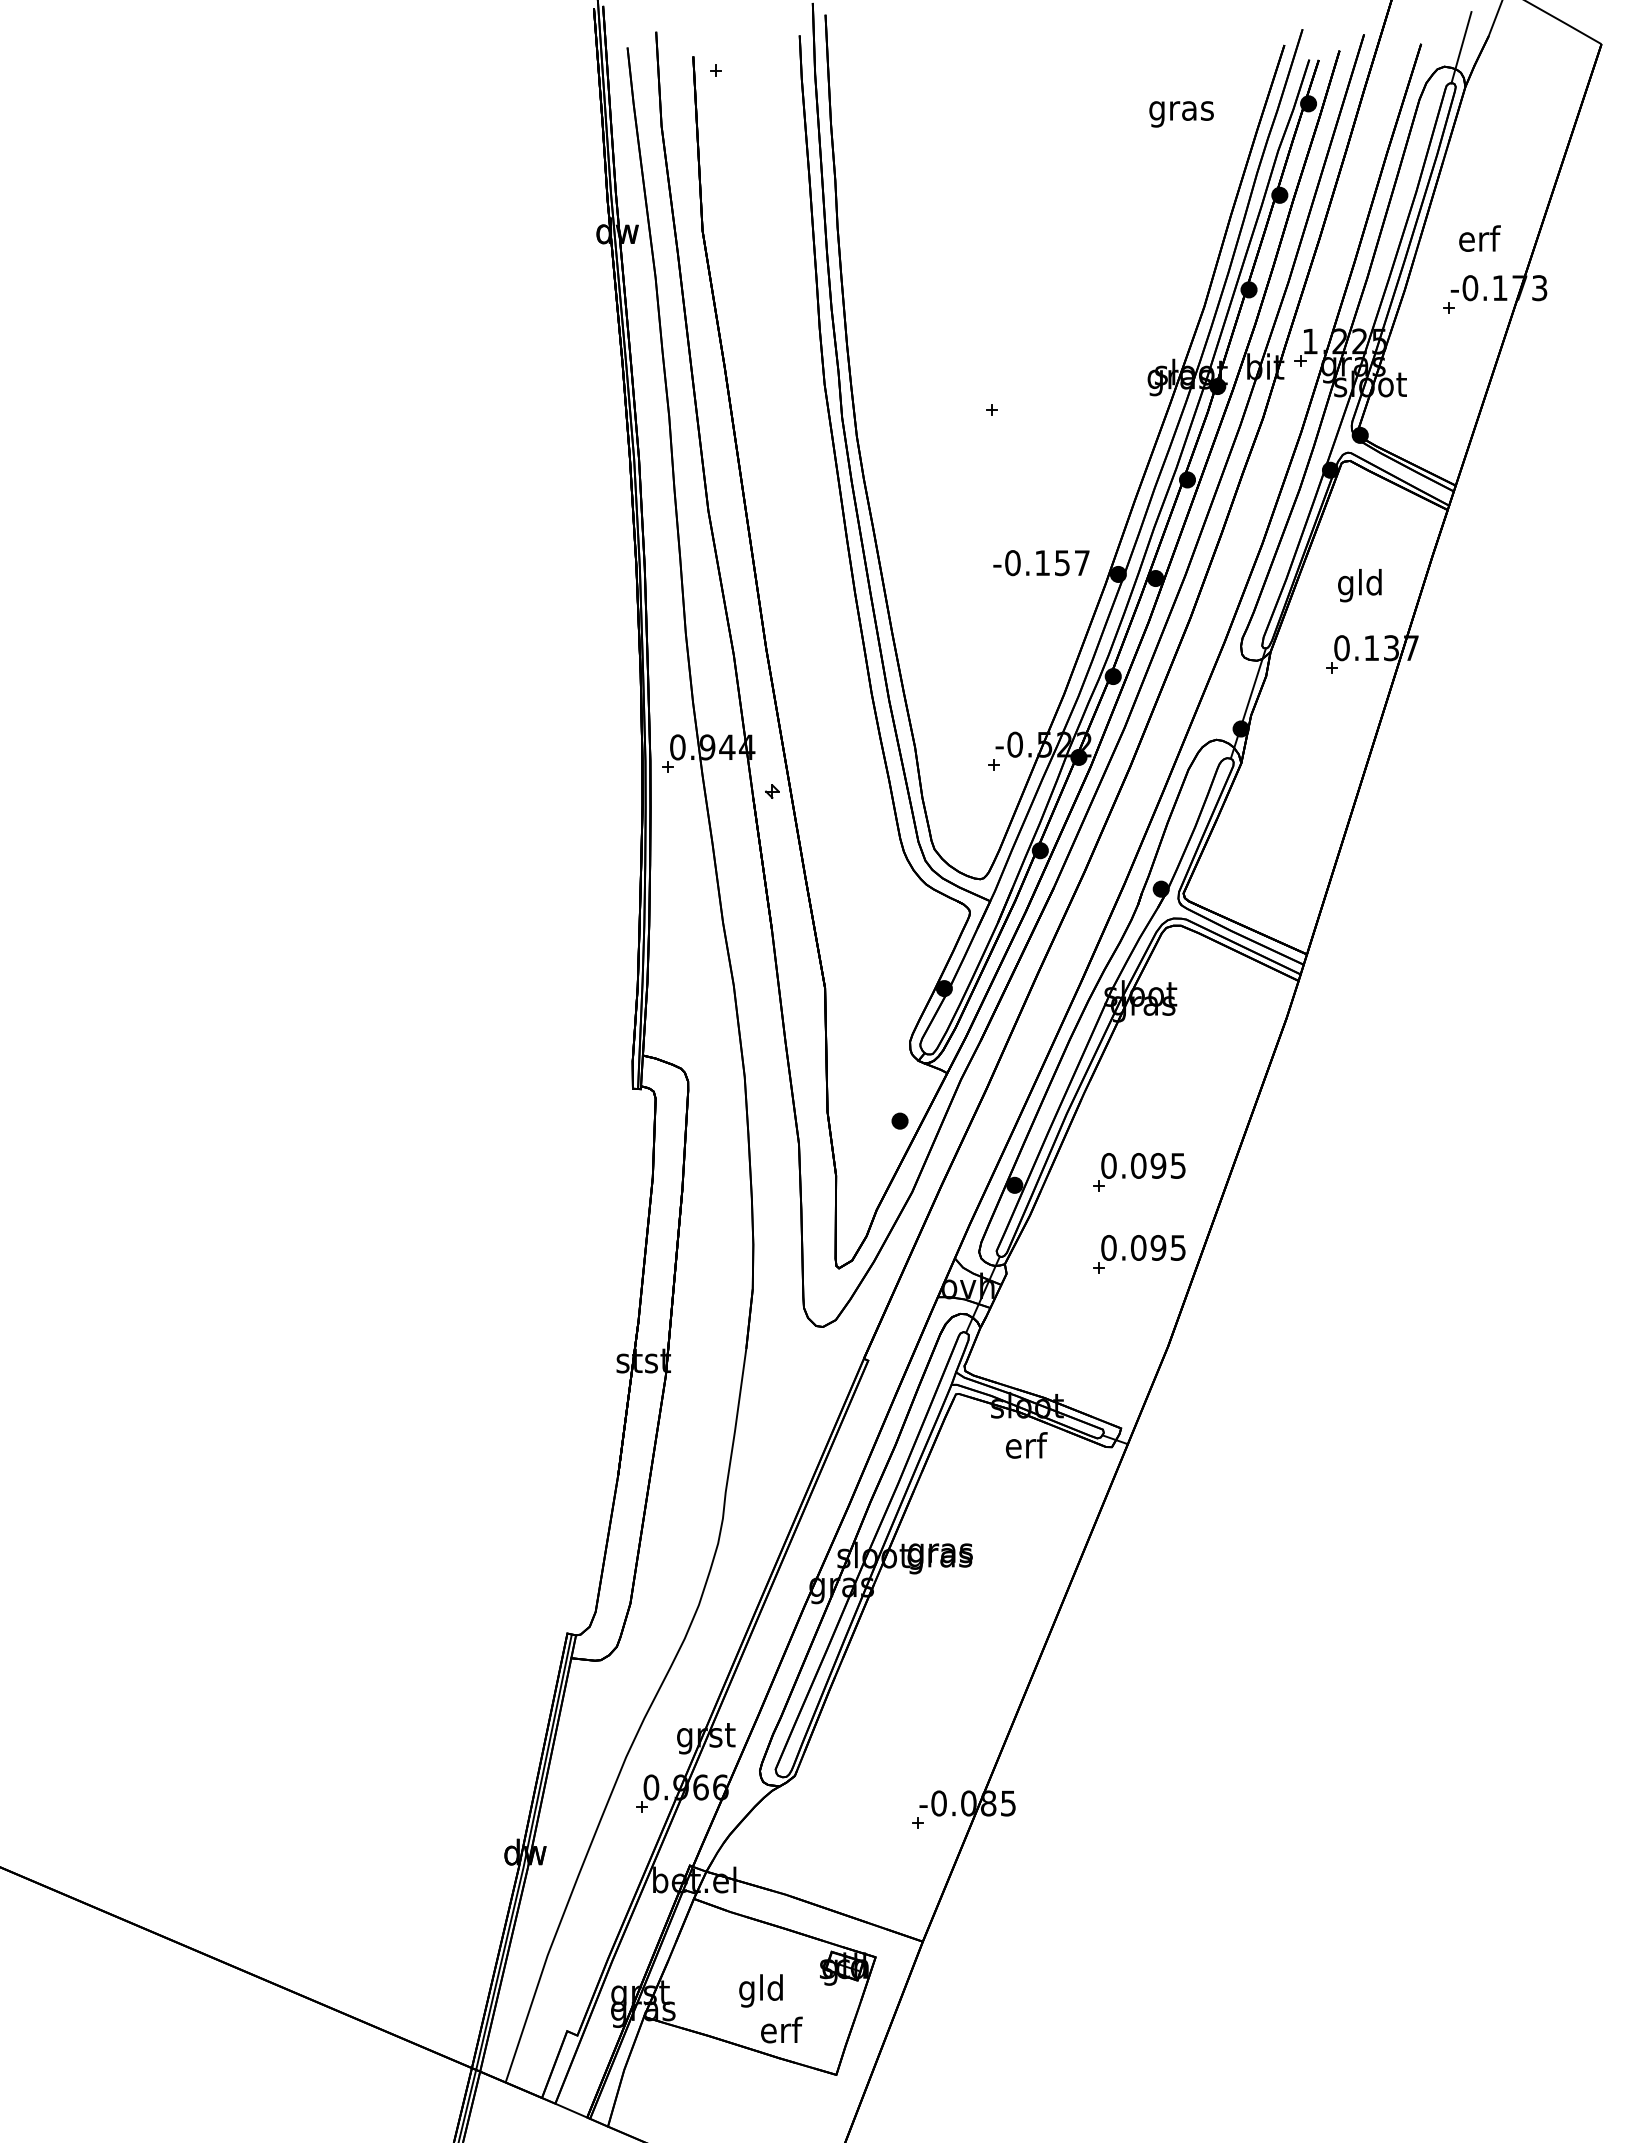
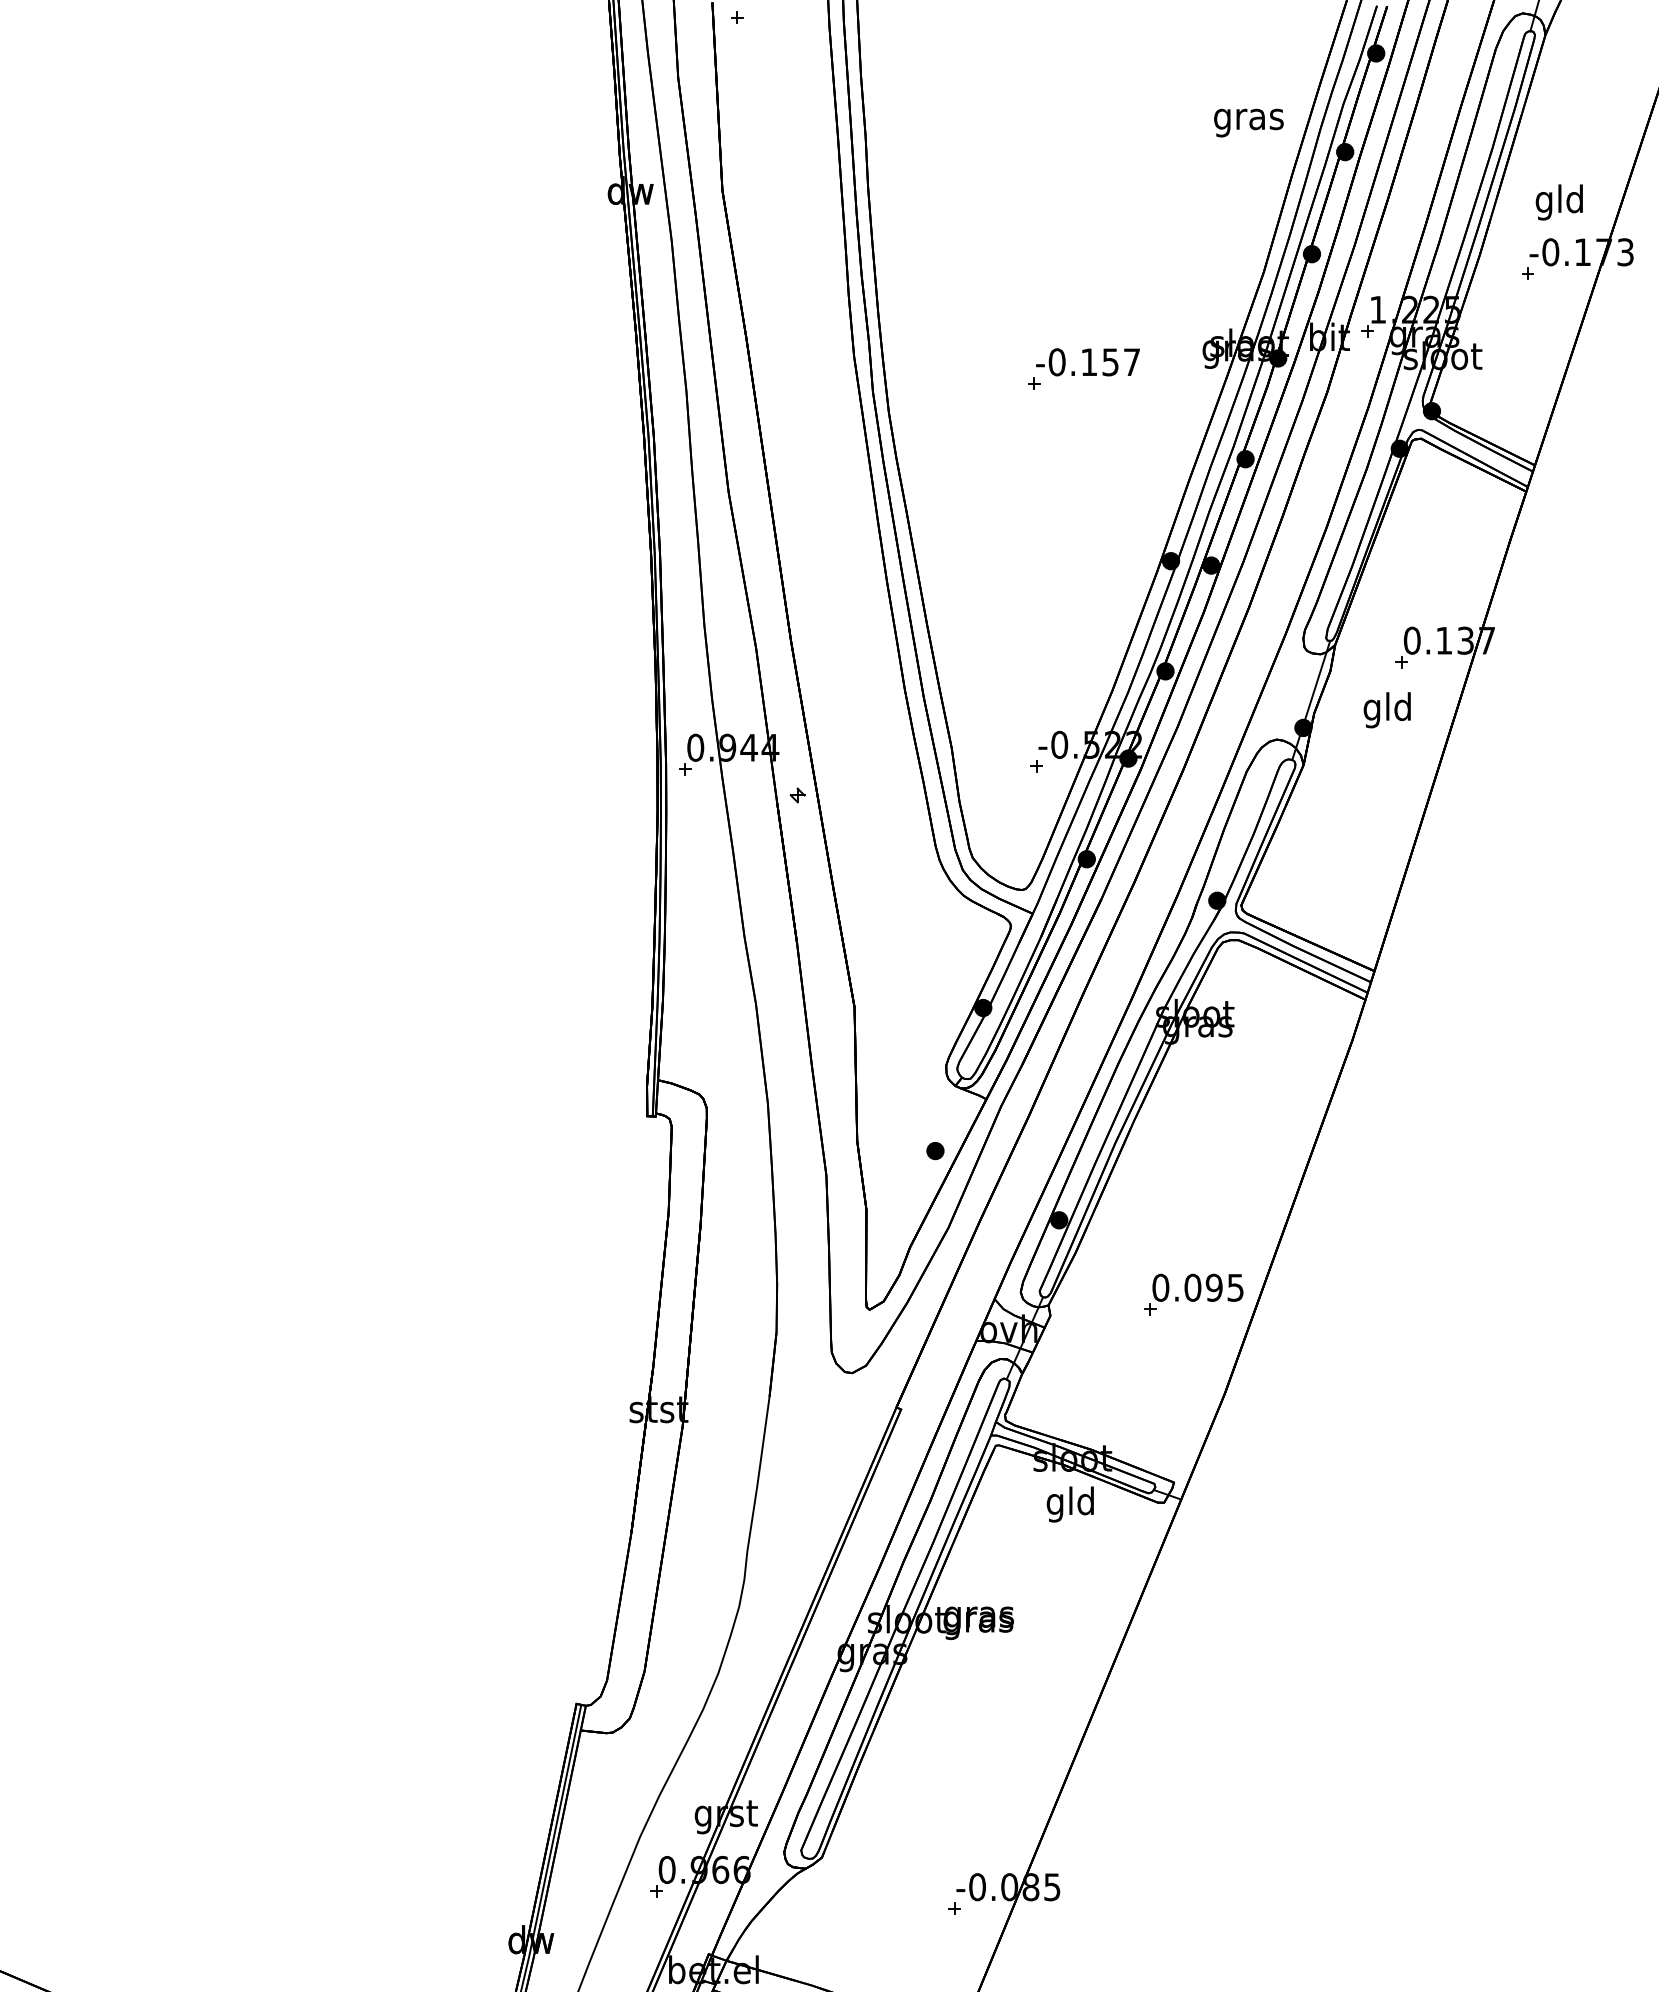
text: (1181, 114) -> (1248, 123), moved
text: (1478, 241) -> (1559, 201), erf -> gld
text: (1041, 563) -> (1088, 362), moved
text: (1359, 585) -> (1386, 710), moved
part: (1139, 1172) -> (1193, 1206), removed
text: (1025, 1448) -> (1070, 1504), erf -> gld

